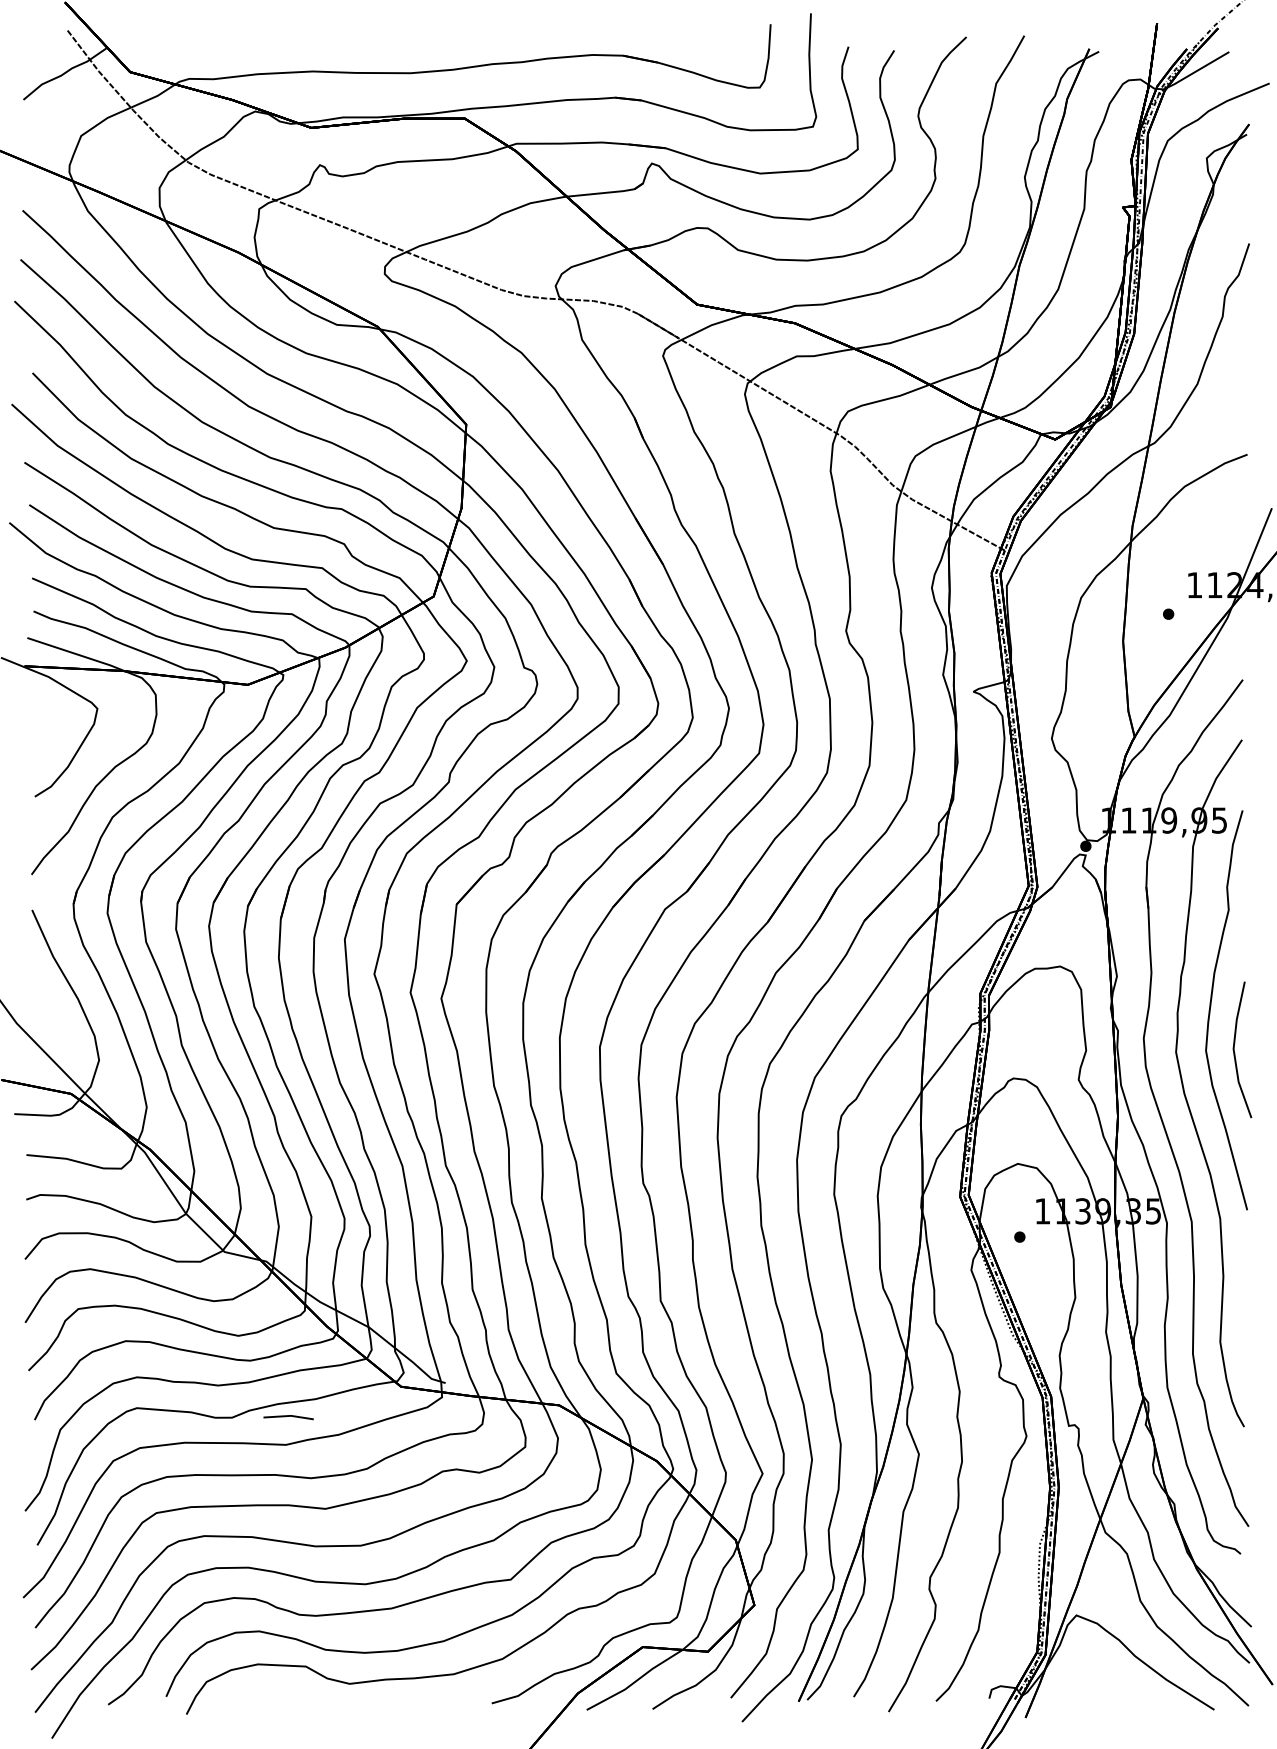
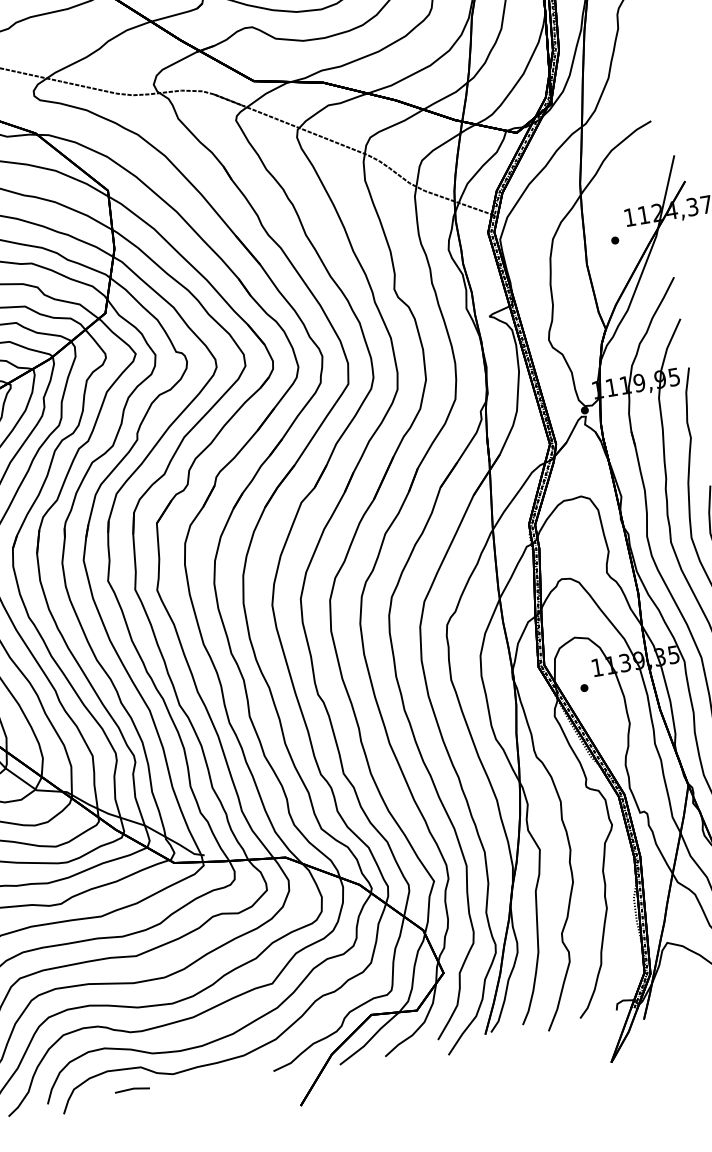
line: (288, 1416) -> (132, 1089), moved

